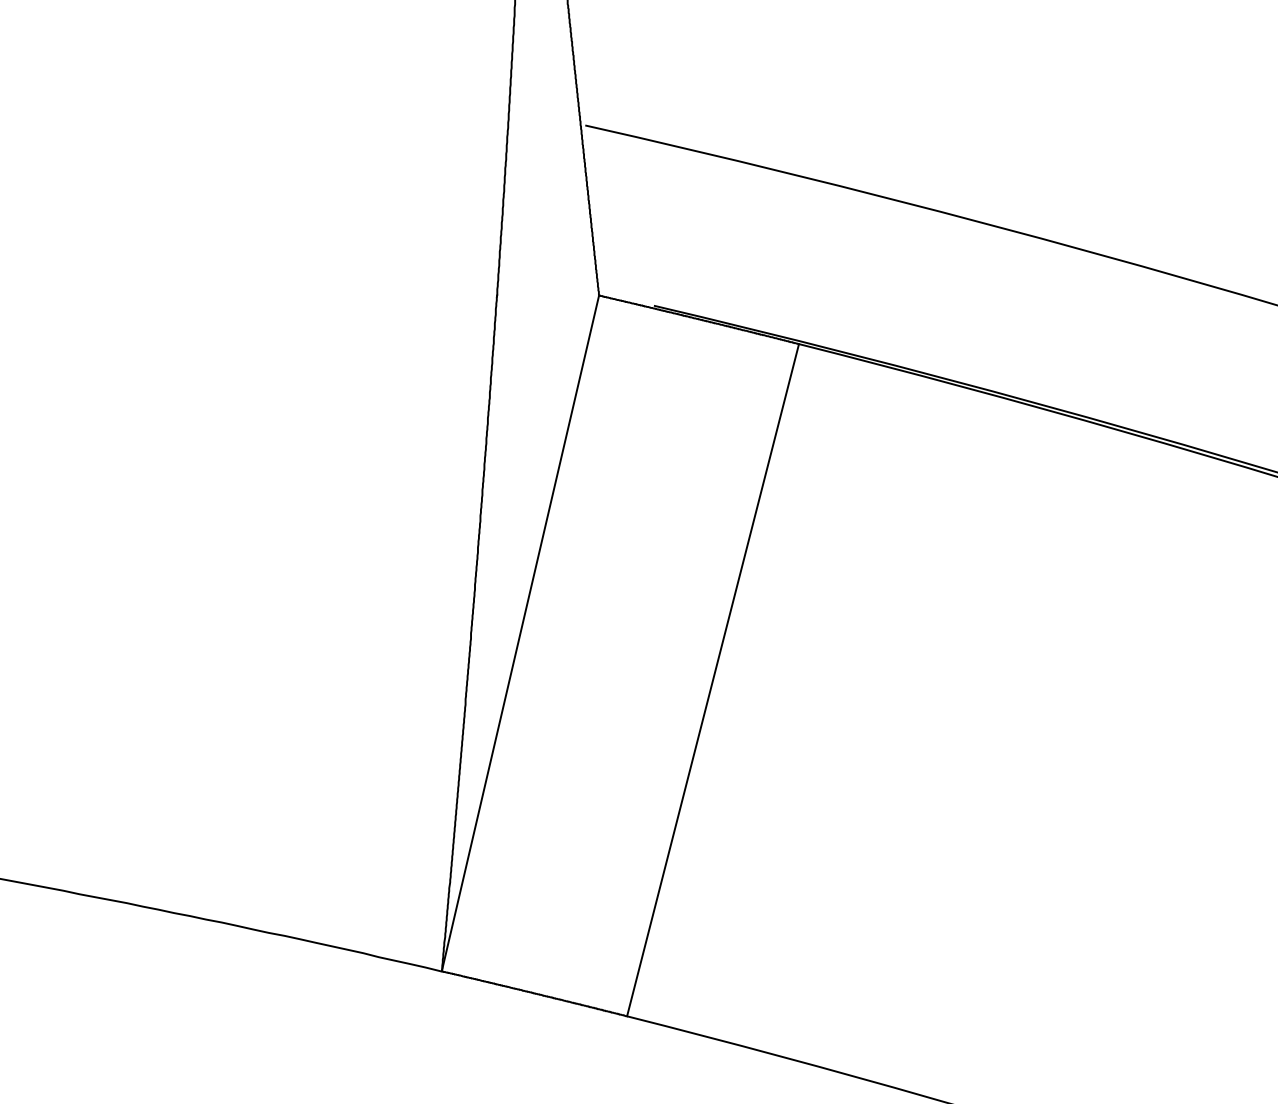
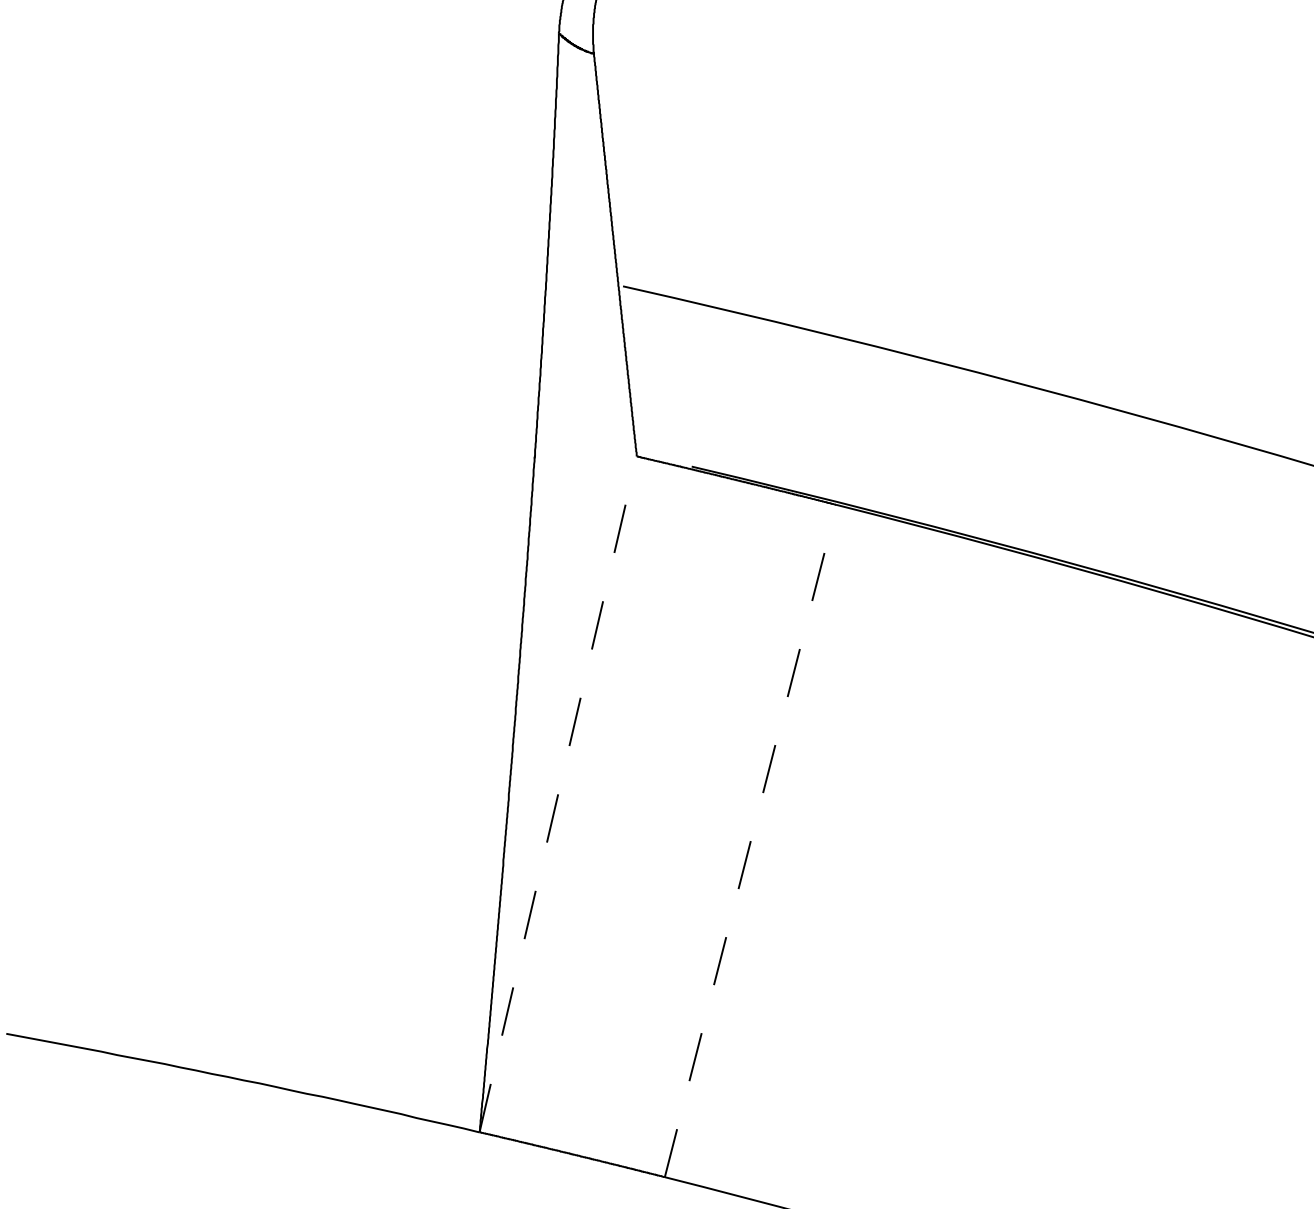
line: (520, 633) -> (558, 794), solid -> dashed
line: (712, 680) -> (750, 841), solid -> dashed

